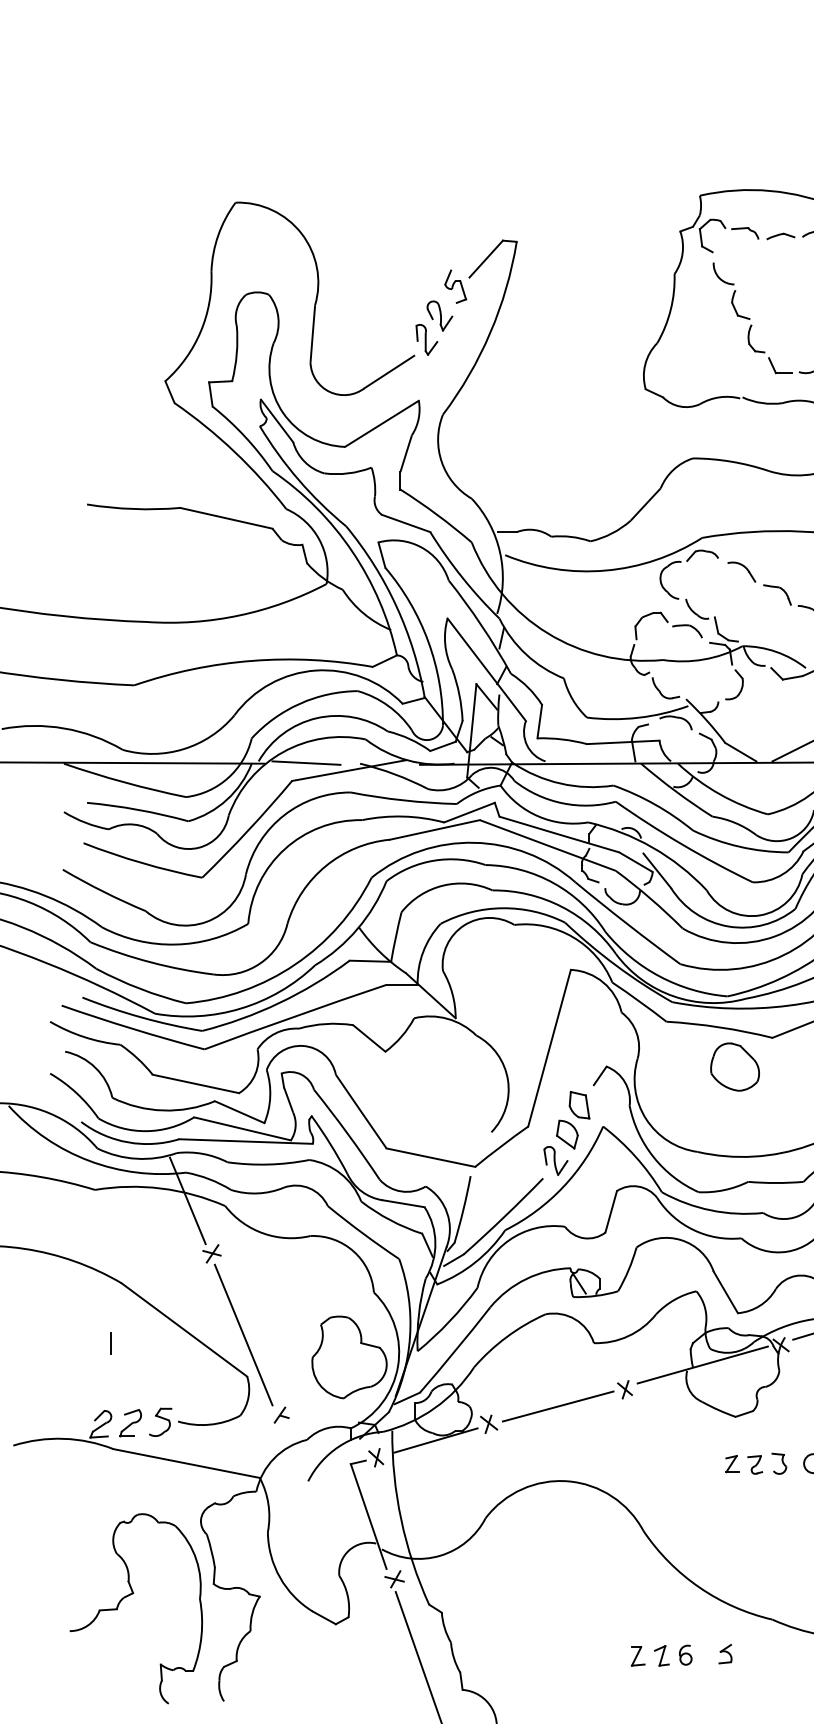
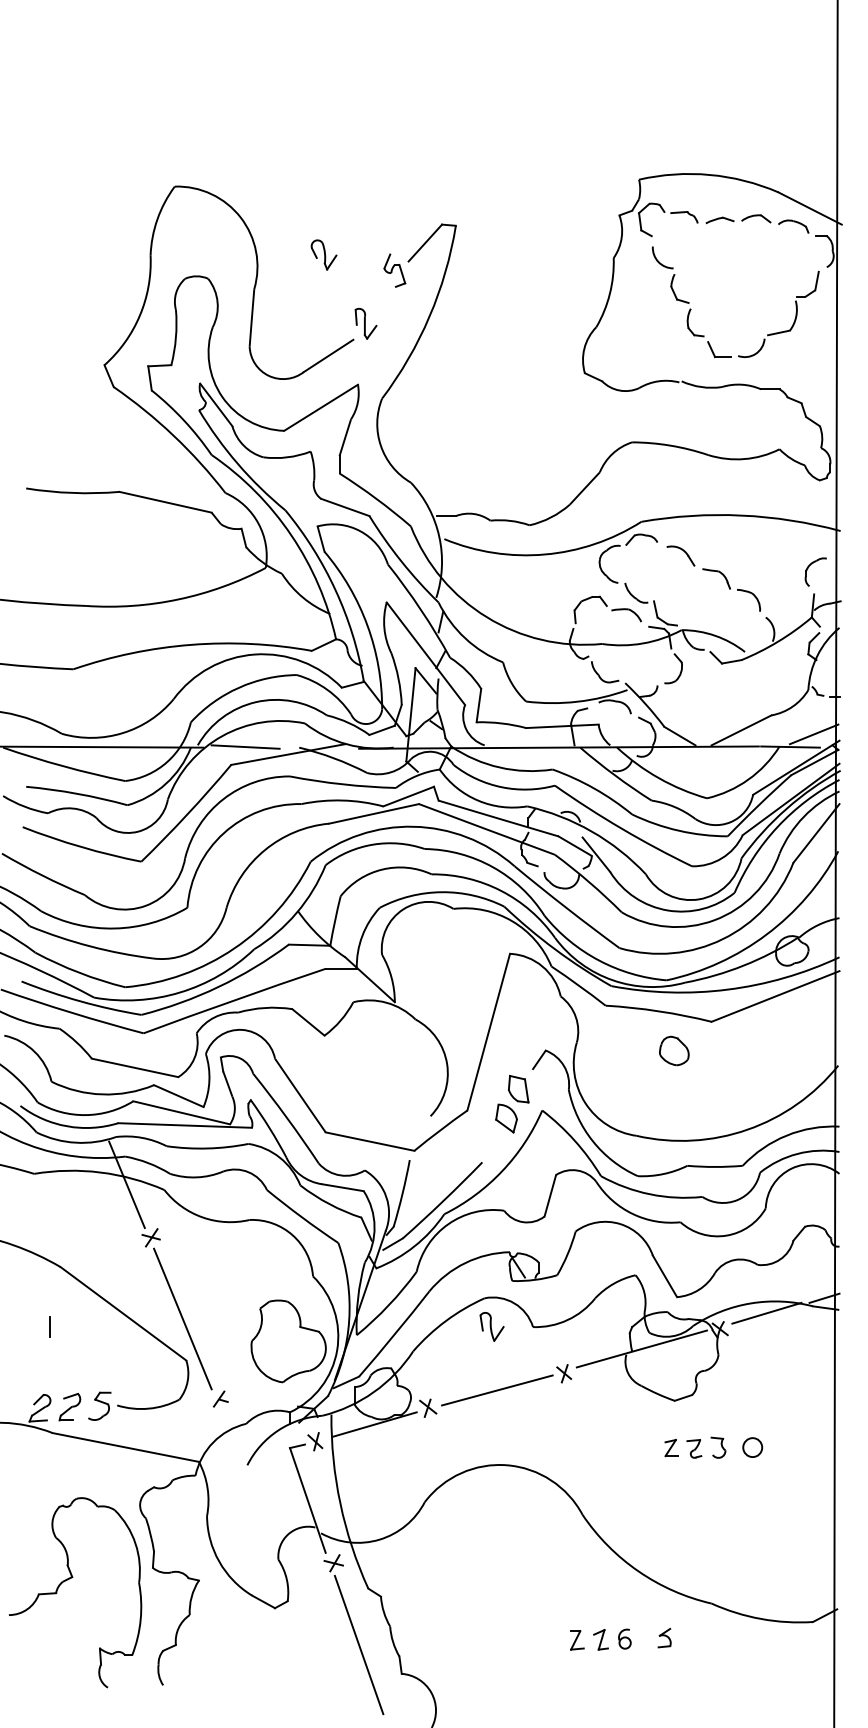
part: (439, 315) -> (323, 254), moved
part: (735, 1066) -> (674, 1050), size x0.6
part: (555, 1160) -> (491, 1326), moved

